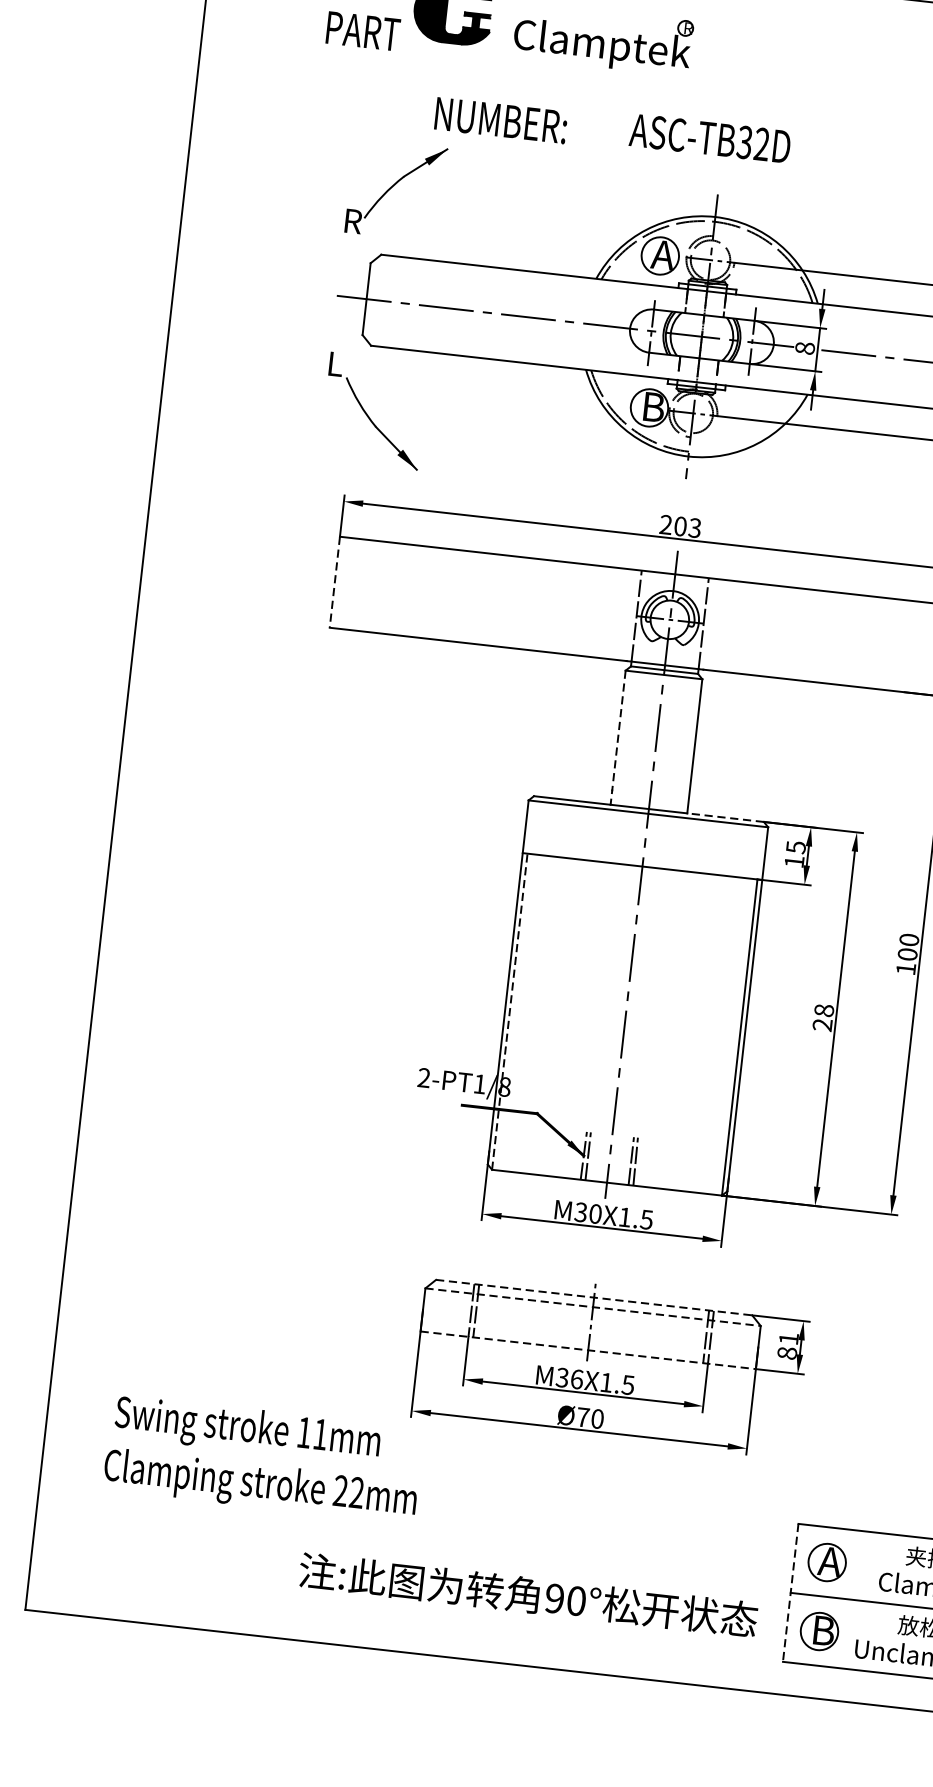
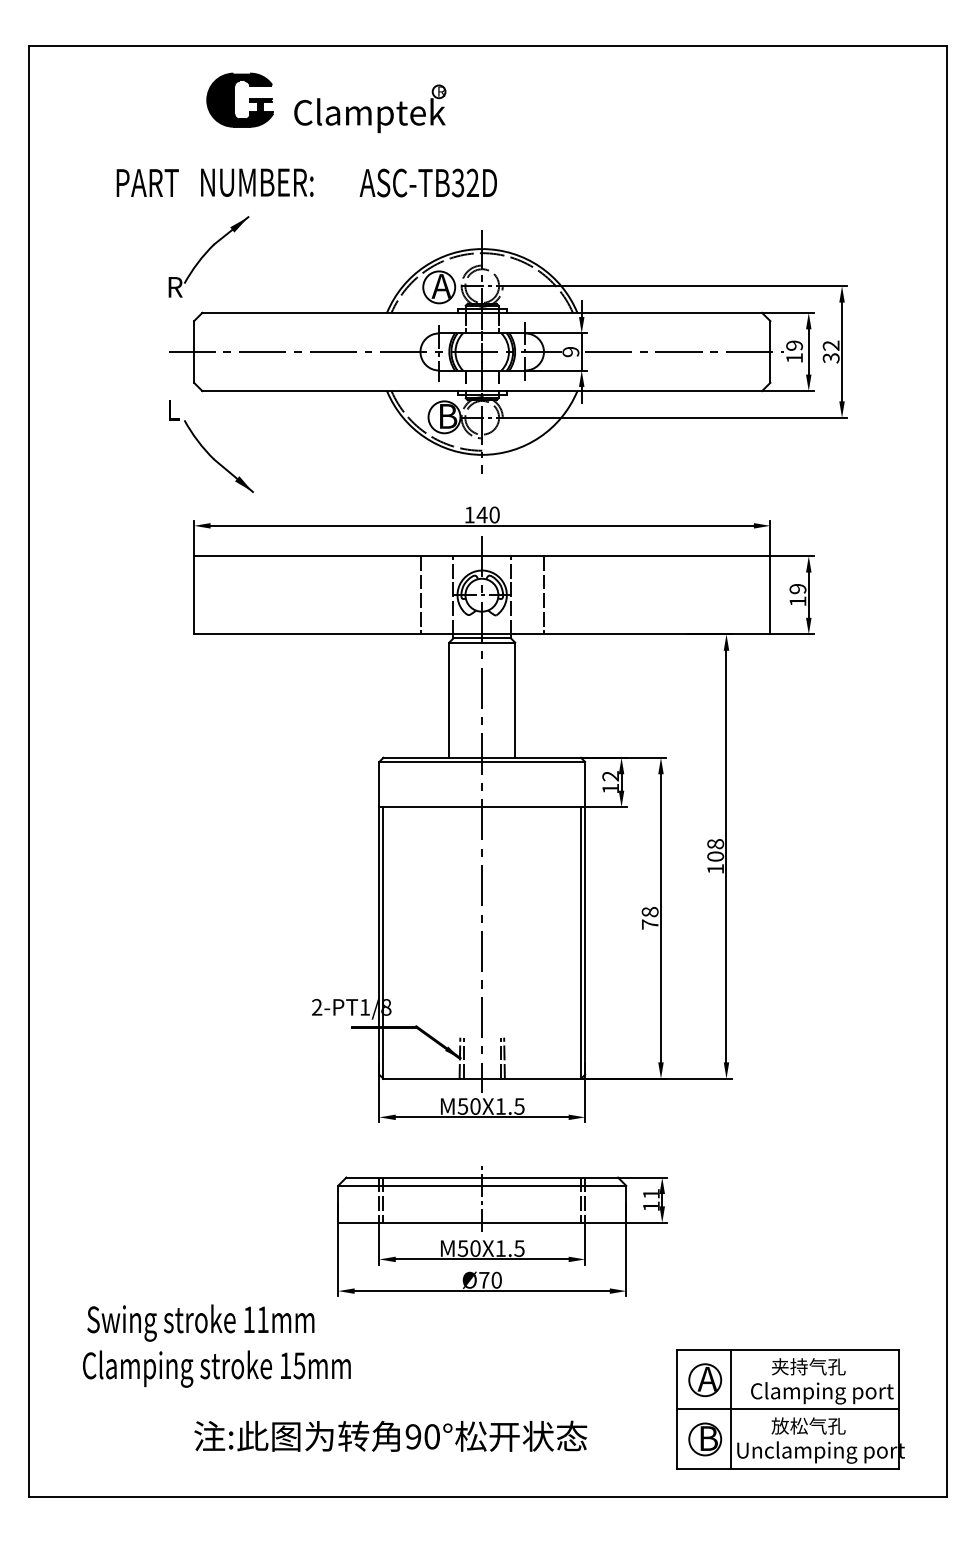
text: (363, 30) -> (147, 182), moved
text: (501, 120) -> (257, 182), moved
text: (709, 137) -> (427, 182), moved
text: (804, 347) -> (570, 351), 8 -> 9
text: (679, 525) -> (481, 514), 203 -> 140
line: (335, 582) -> (194, 595), dashed -> solid
line: (598, 612) -> (420, 595), added
line: (741, 628) -> (543, 595), added
line: (618, 738) -> (449, 700), dashed -> solid
line: (726, 817) -> (548, 757), dashed -> solid
text: (795, 847) -> (610, 776), 15 -> 12
text: (909, 940) -> (715, 844), 100 -> 108
line: (509, 1012) -> (383, 943), dashed -> solid
text: (821, 1024) -> (649, 924), 28 -> 78
text: (581, 1212) -> (463, 1106), M30X1.5 -> M50X1.5
line: (594, 1297) -> (482, 1177), dashed -> solid
line: (593, 1306) -> (482, 1185), dashed -> solid
line: (588, 1349) -> (482, 1222), dashed -> solid
text: (787, 1353) -> (651, 1206), 81 -> 11
text: (570, 1378) -> (469, 1248), M36X1.5 -> M50X1.5
text: (348, 1491) -> (292, 1365), 22mm -> 15mm
line: (791, 1593) -> (677, 1409), dashed -> solid
text: (528, 1594) -> (390, 1435), moved
line: (853, 1600) -> (731, 1409), added

